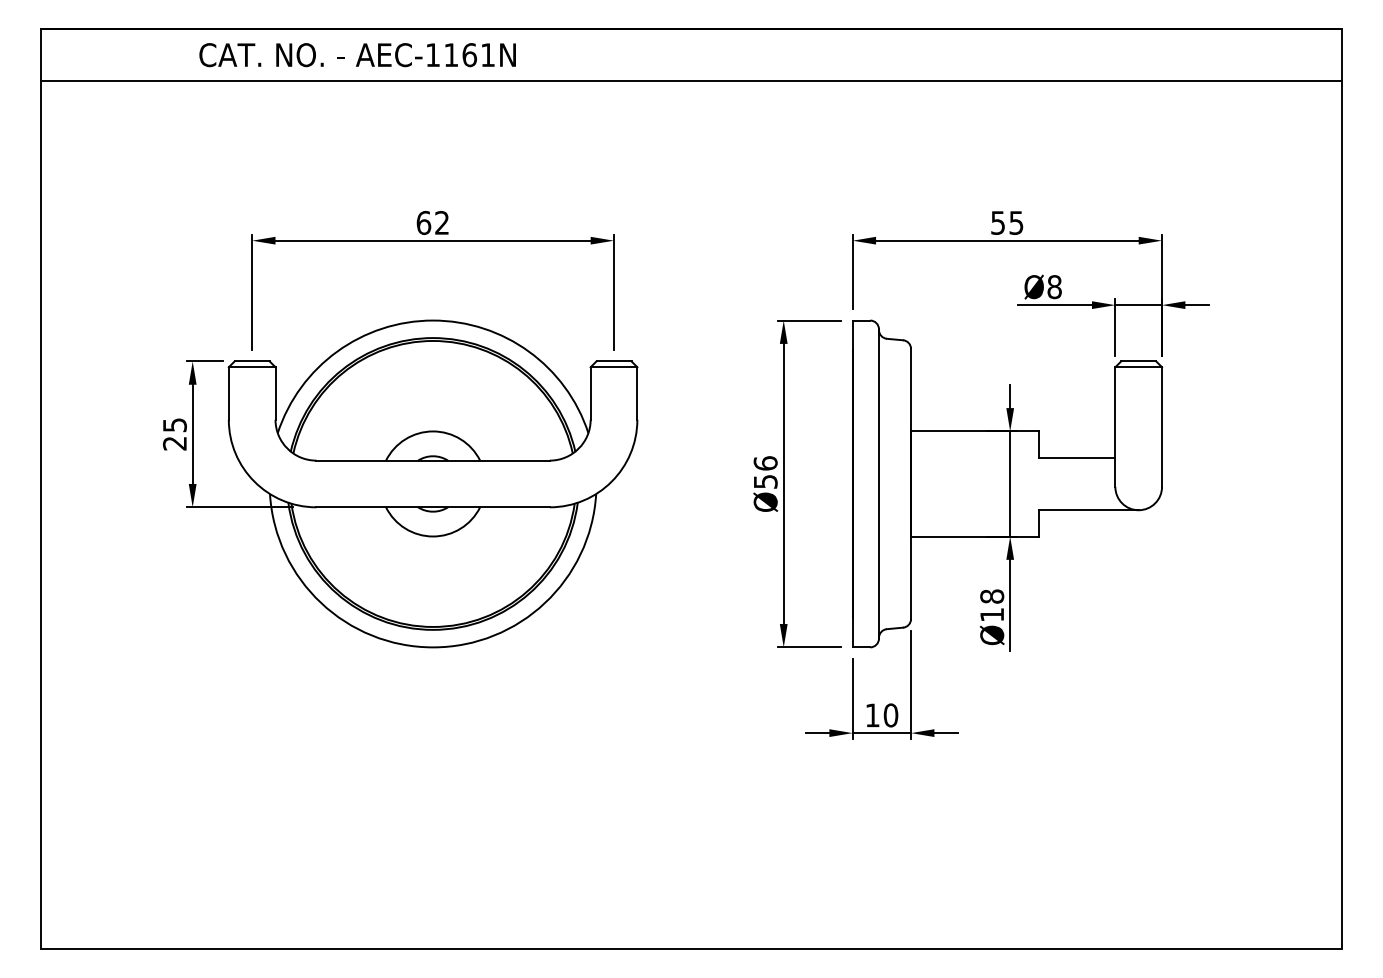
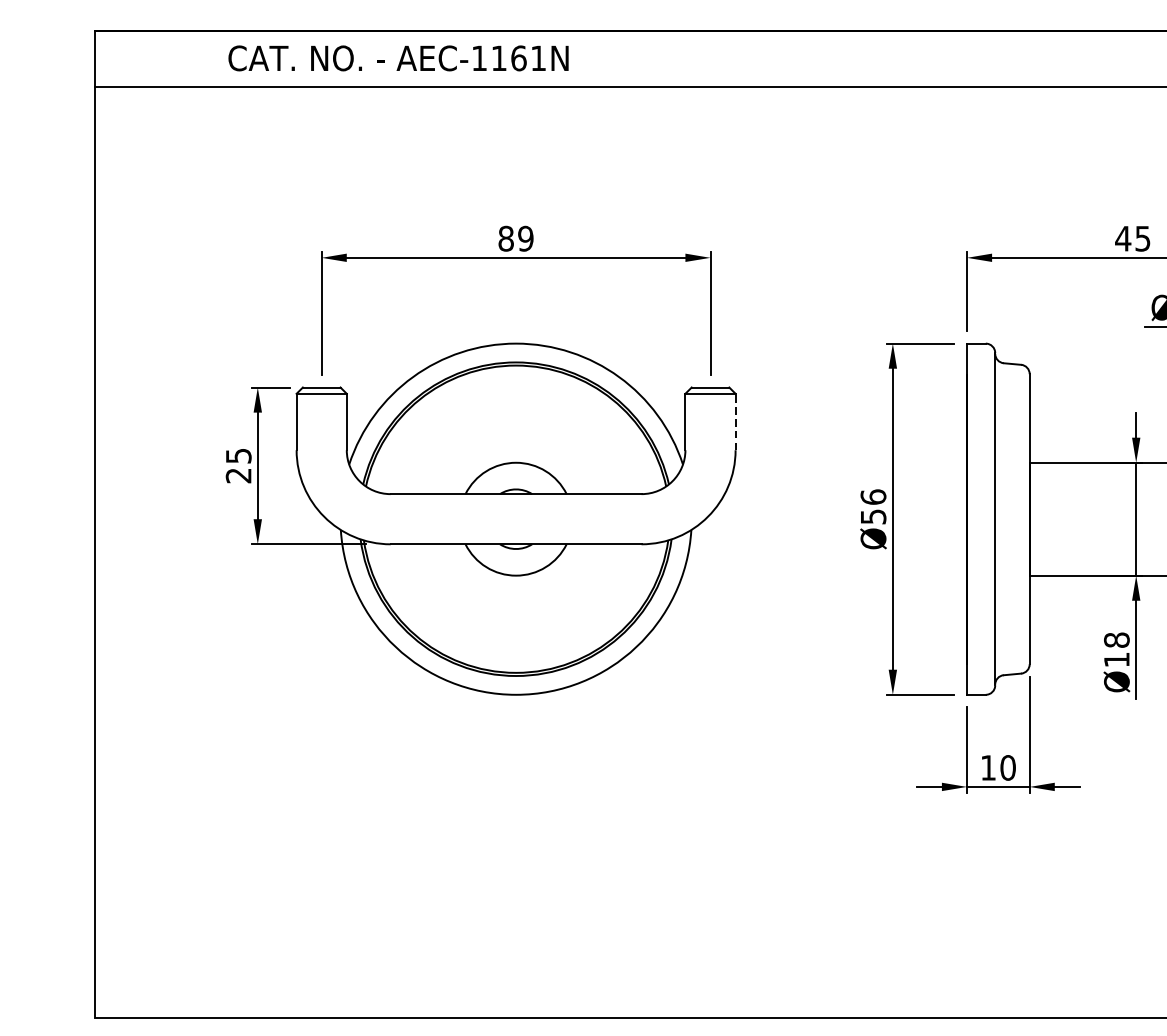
text: (357, 55) -> (398, 58), moved
text: (432, 222) -> (515, 238), 62 -> 89
text: (997, 222) -> (1122, 238), 55 -> 45
line: (637, 393) -> (735, 422), solid -> dashed

